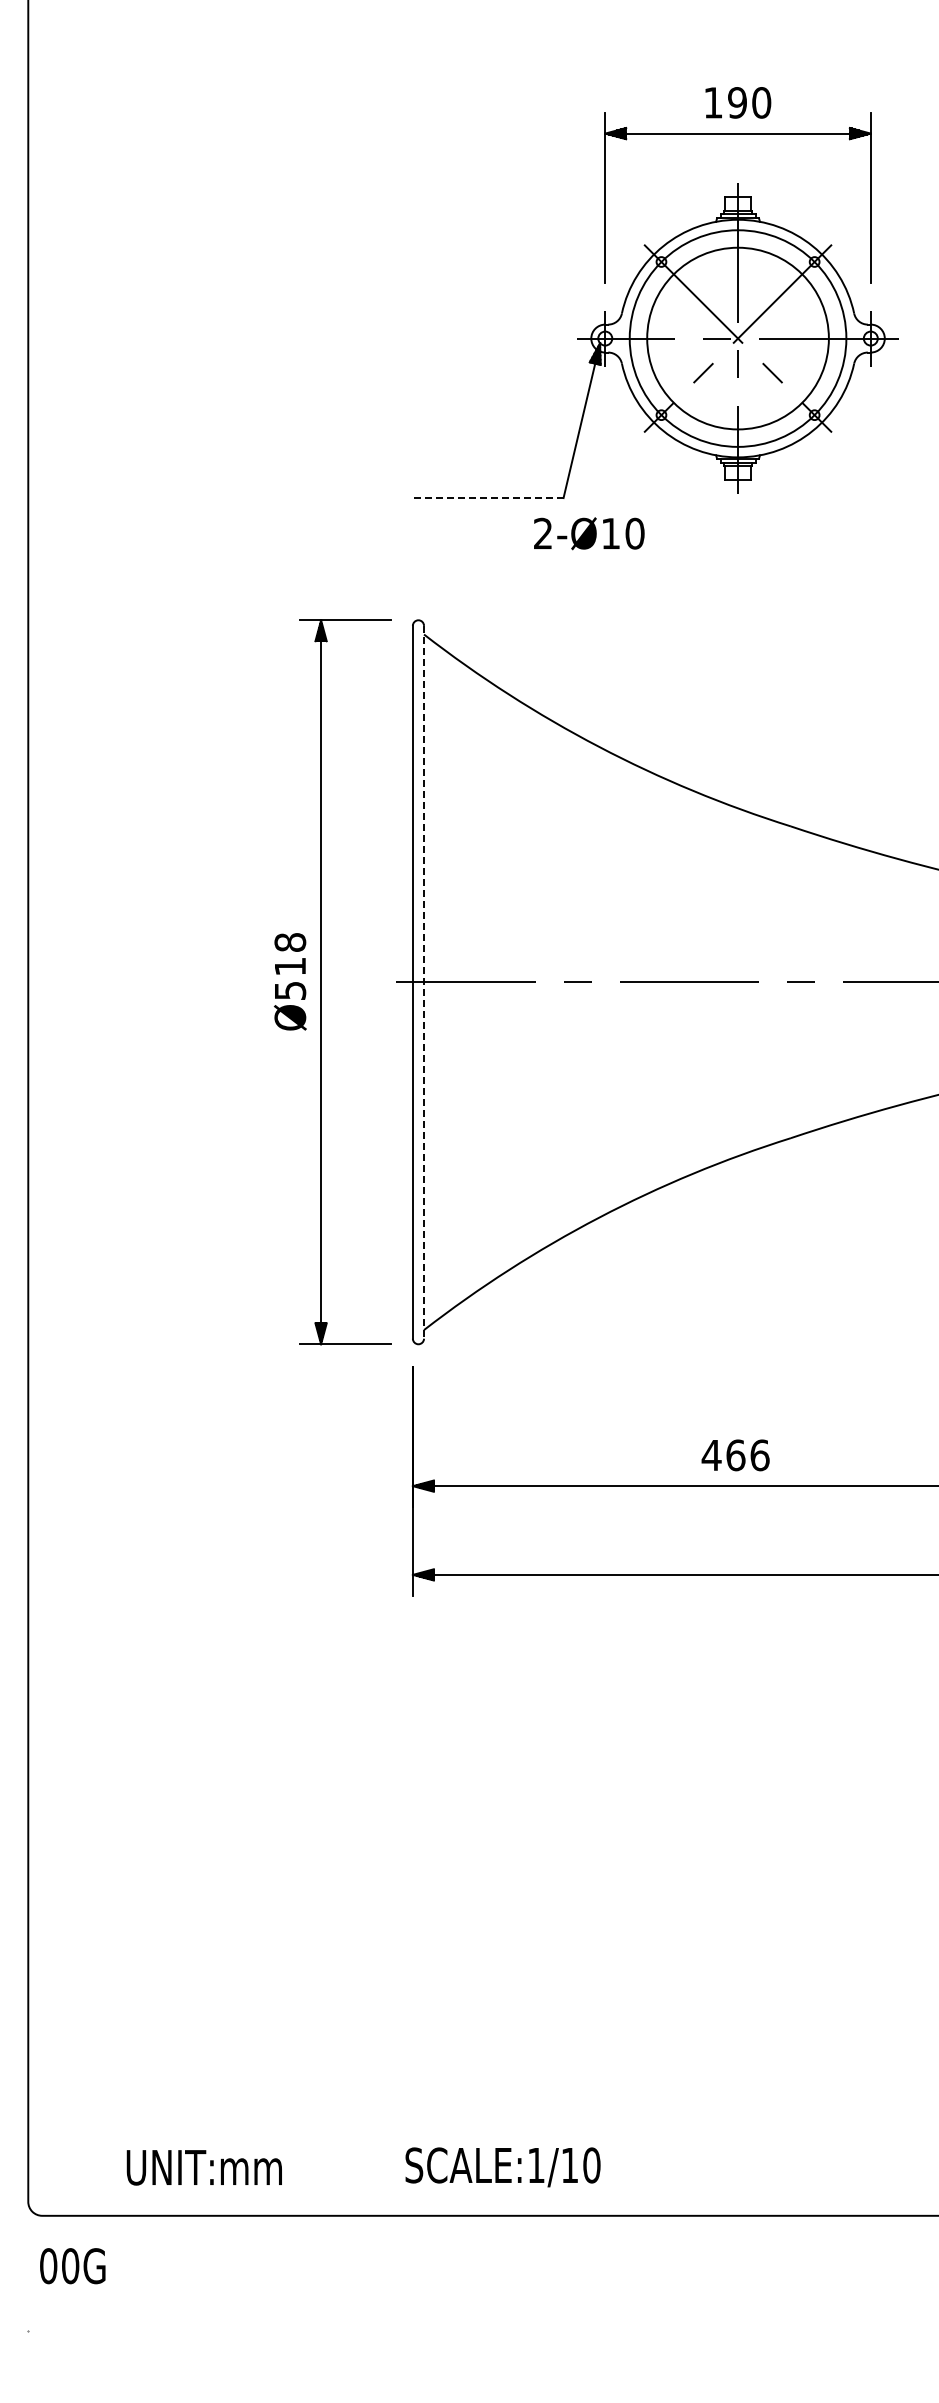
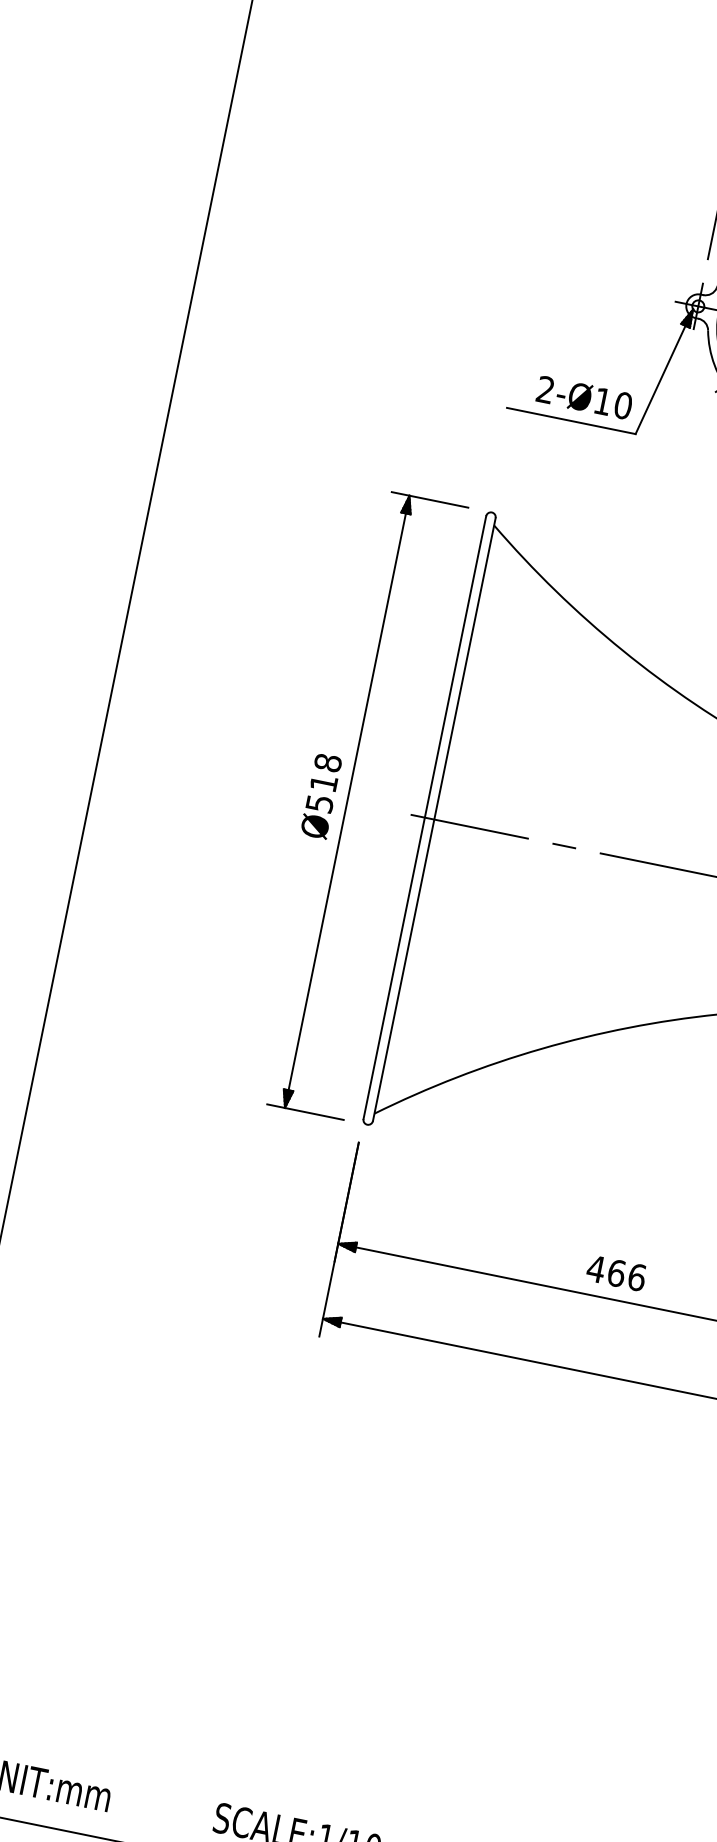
line: (487, 498) -> (571, 421), dashed -> solid
text: (589, 533) -> (584, 397), moved
line: (424, 982) -> (434, 819), dashed -> solid

